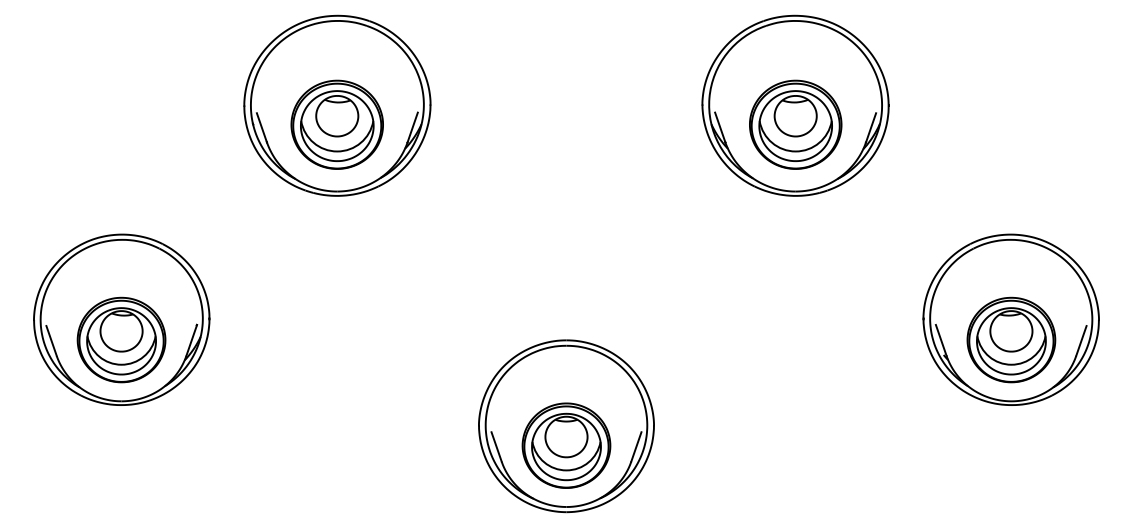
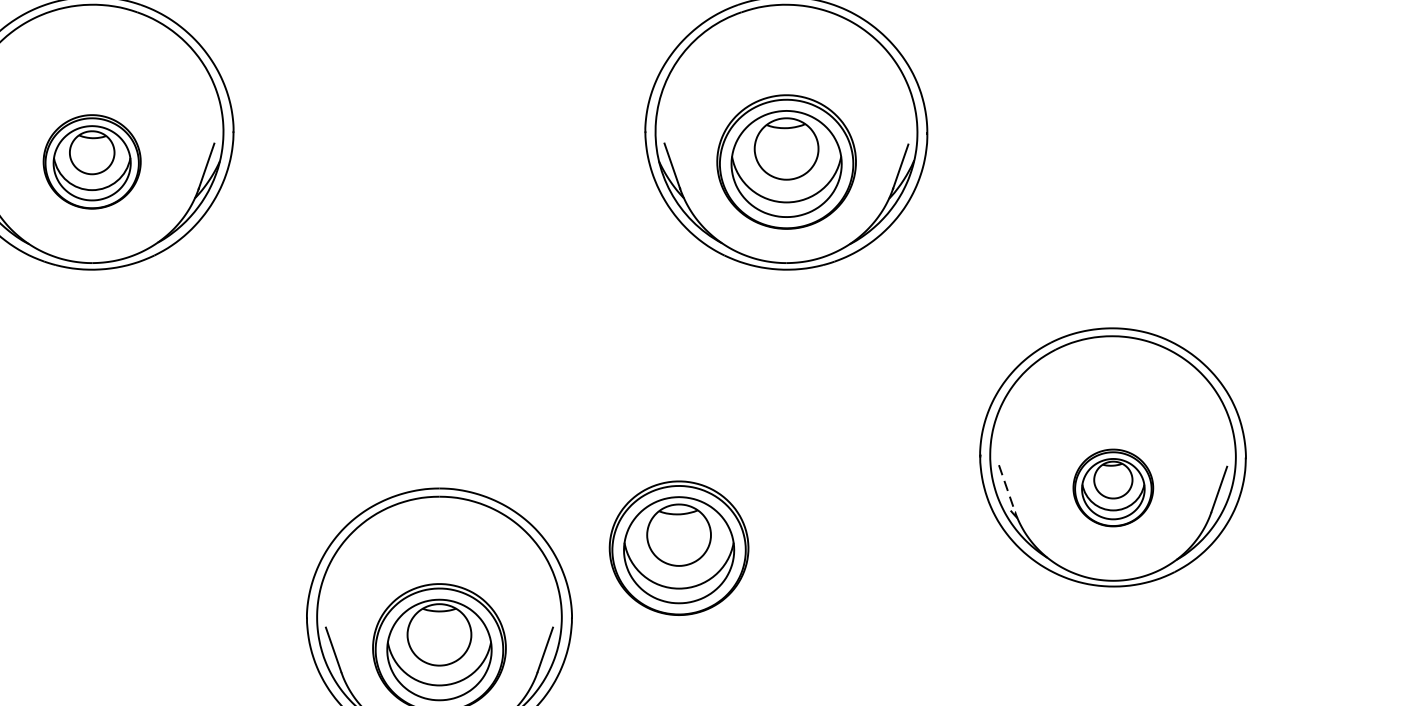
part: (336, 124) -> (91, 161), size x0.7
part: (1011, 339) -> (1113, 487), size x0.6
line: (941, 340) -> (1007, 488), solid -> dashed
part: (724, 379) -> (678, 547), added

